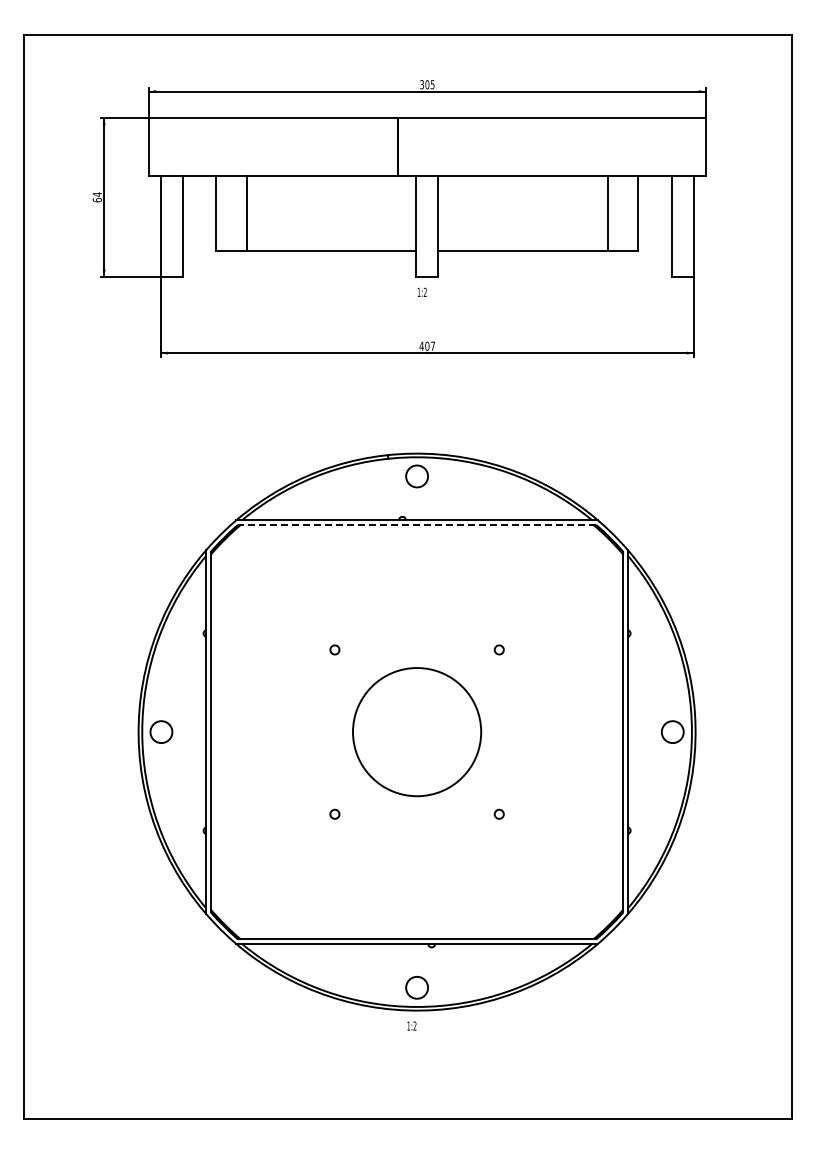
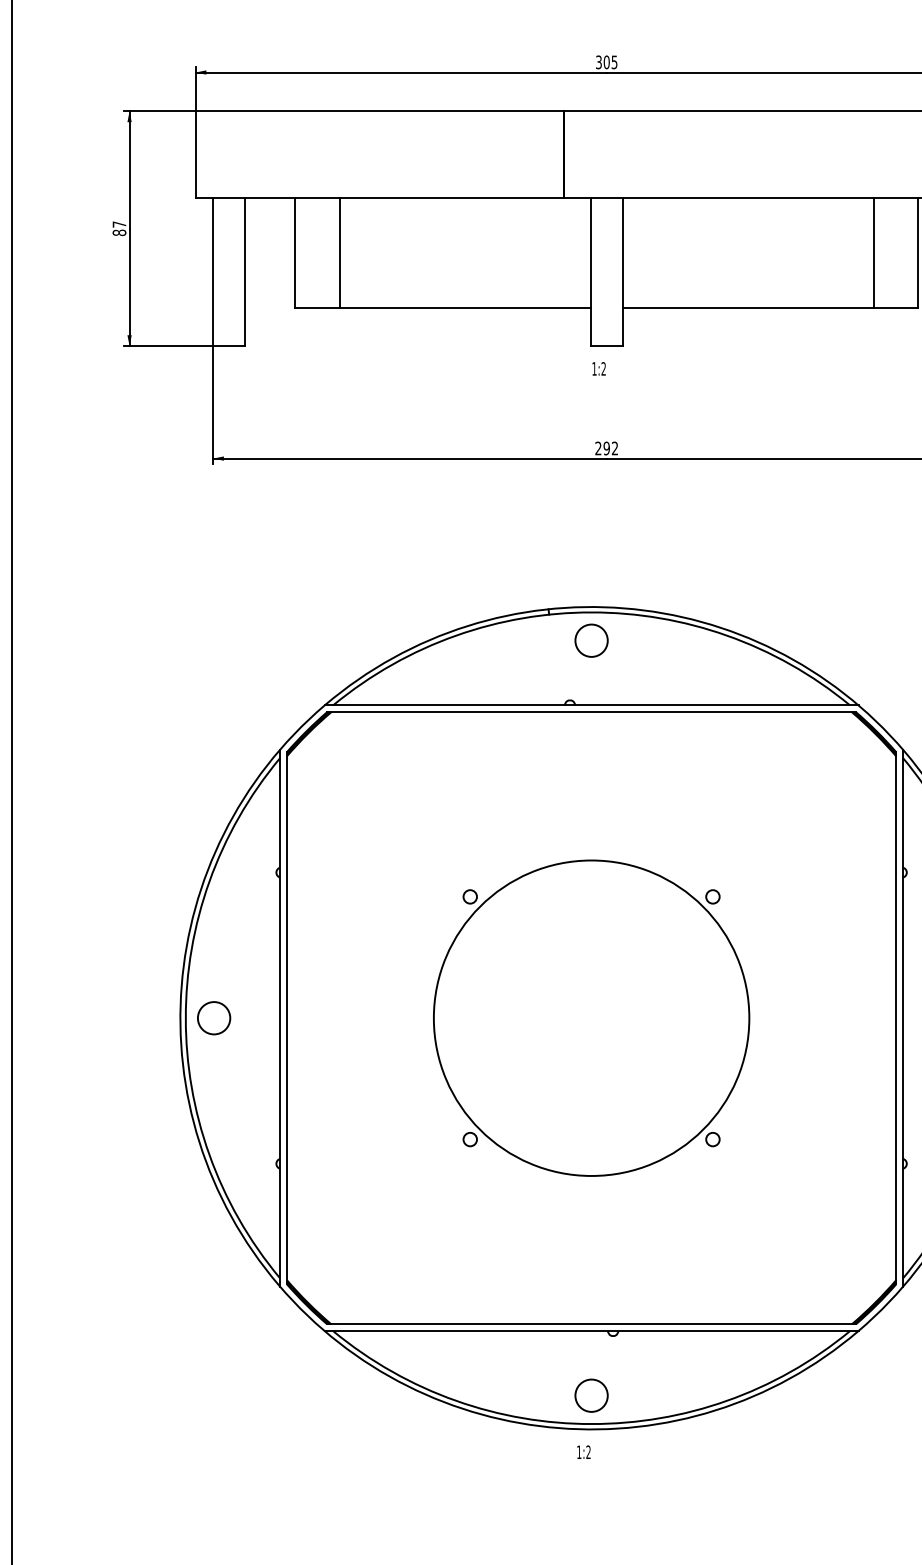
text: (96, 197) -> (118, 228), 64 -> 87
text: (426, 345) -> (605, 447), 407 -> 292
line: (416, 524) -> (590, 711), dashed -> solid
circle: (416, 731) -> (590, 1017), size x1.67

